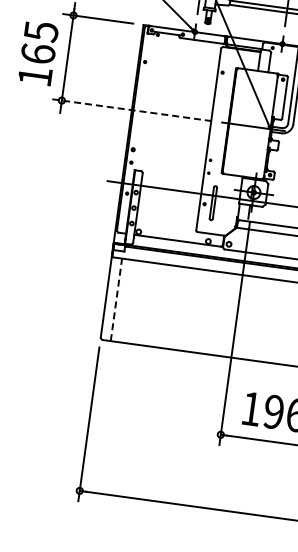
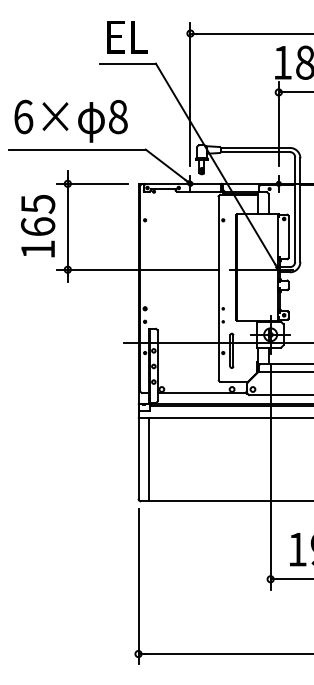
line: (131, 109) -> (138, 269), dashed -> solid
line: (116, 299) -> (148, 459), dashed -> solid

